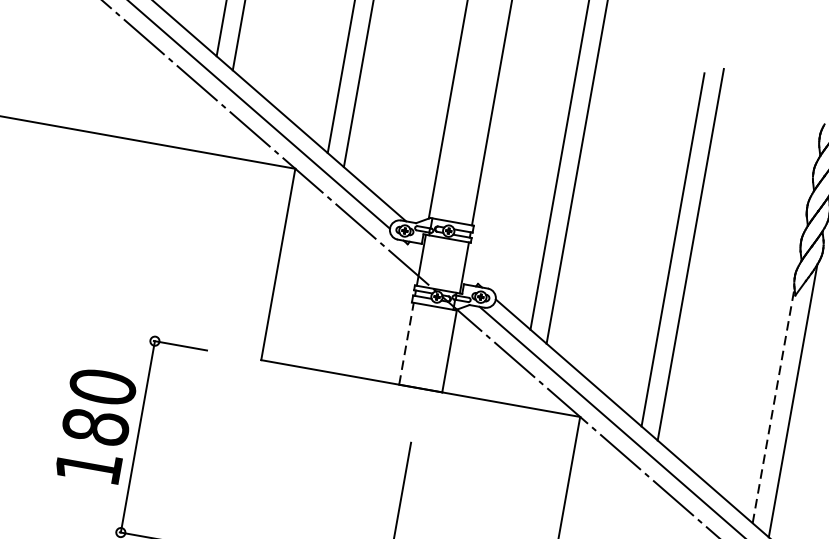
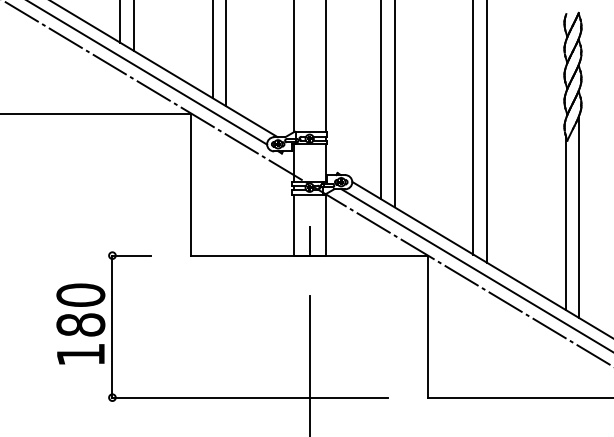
line: (406, 342) -> (293, 224), dashed -> solid
line: (424, 368) -> (309, 240), added
line: (773, 405) -> (565, 222), dashed -> solid

